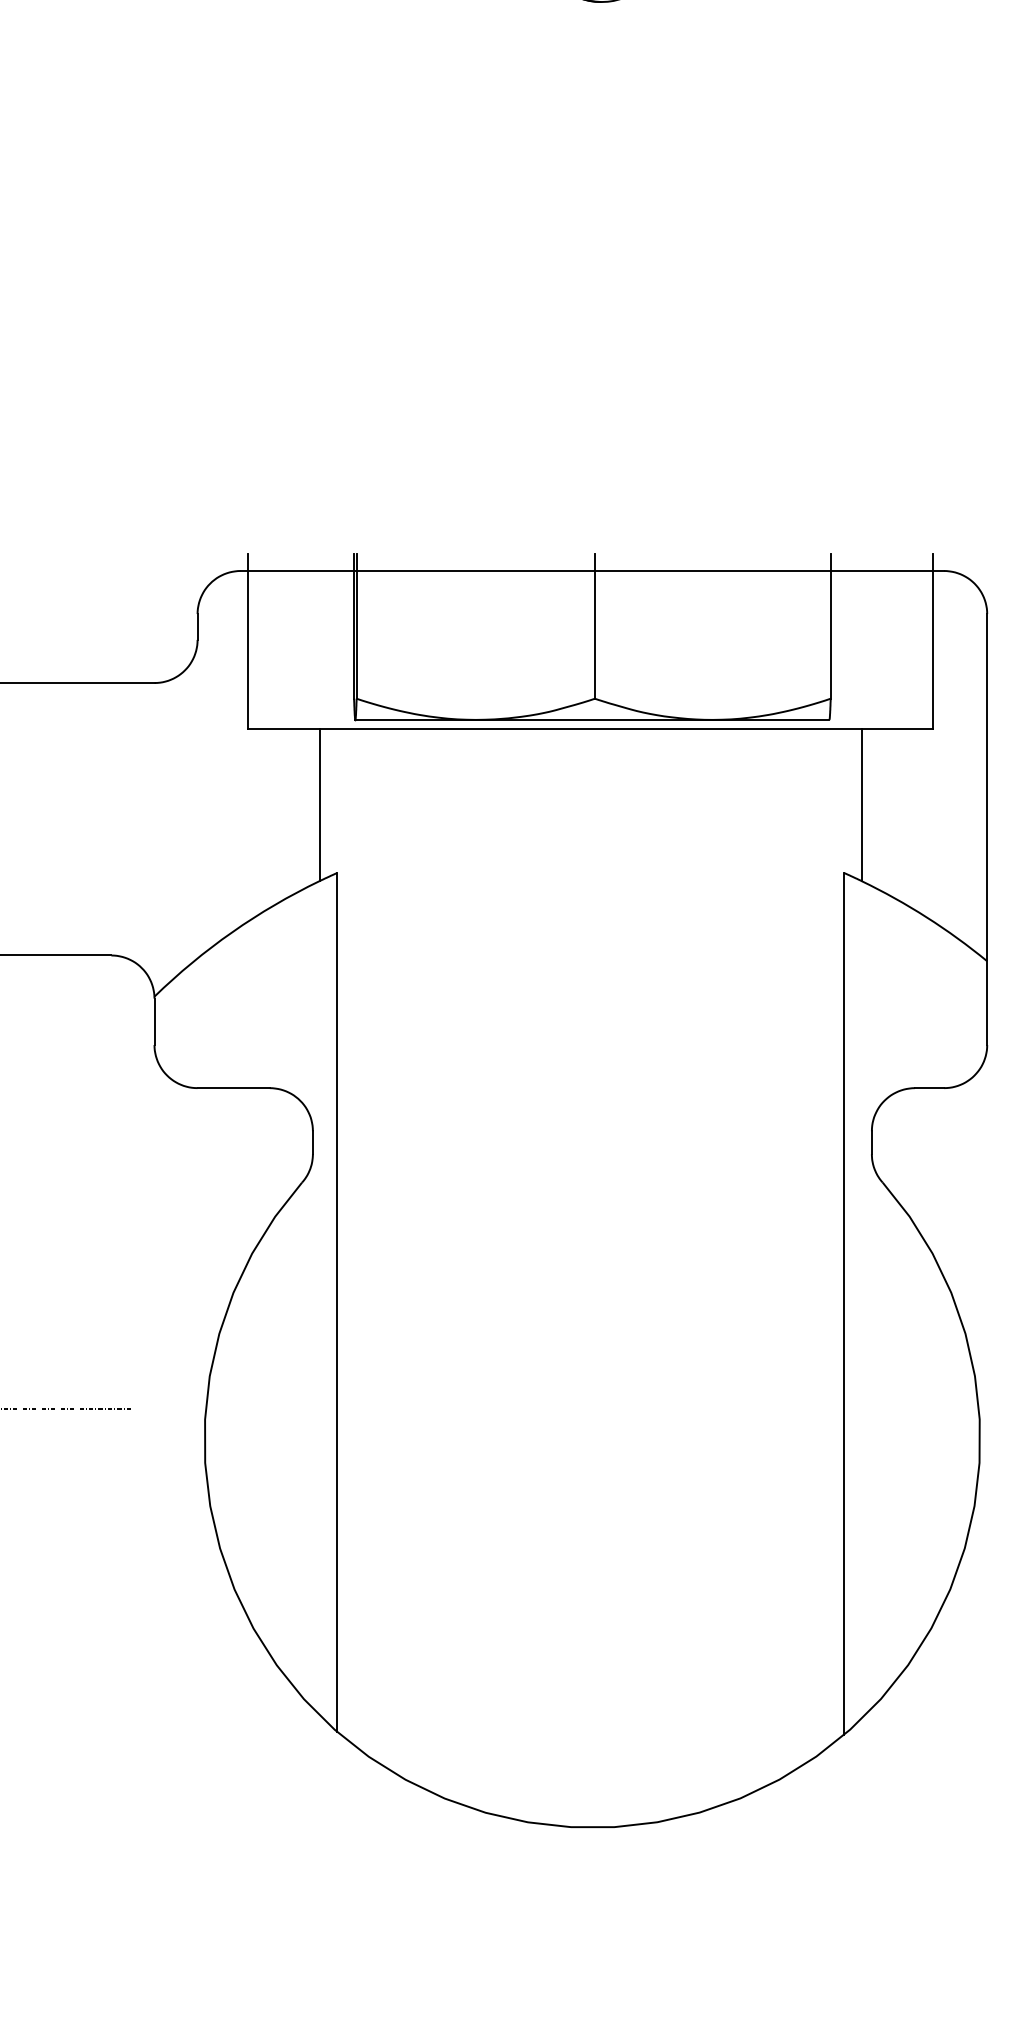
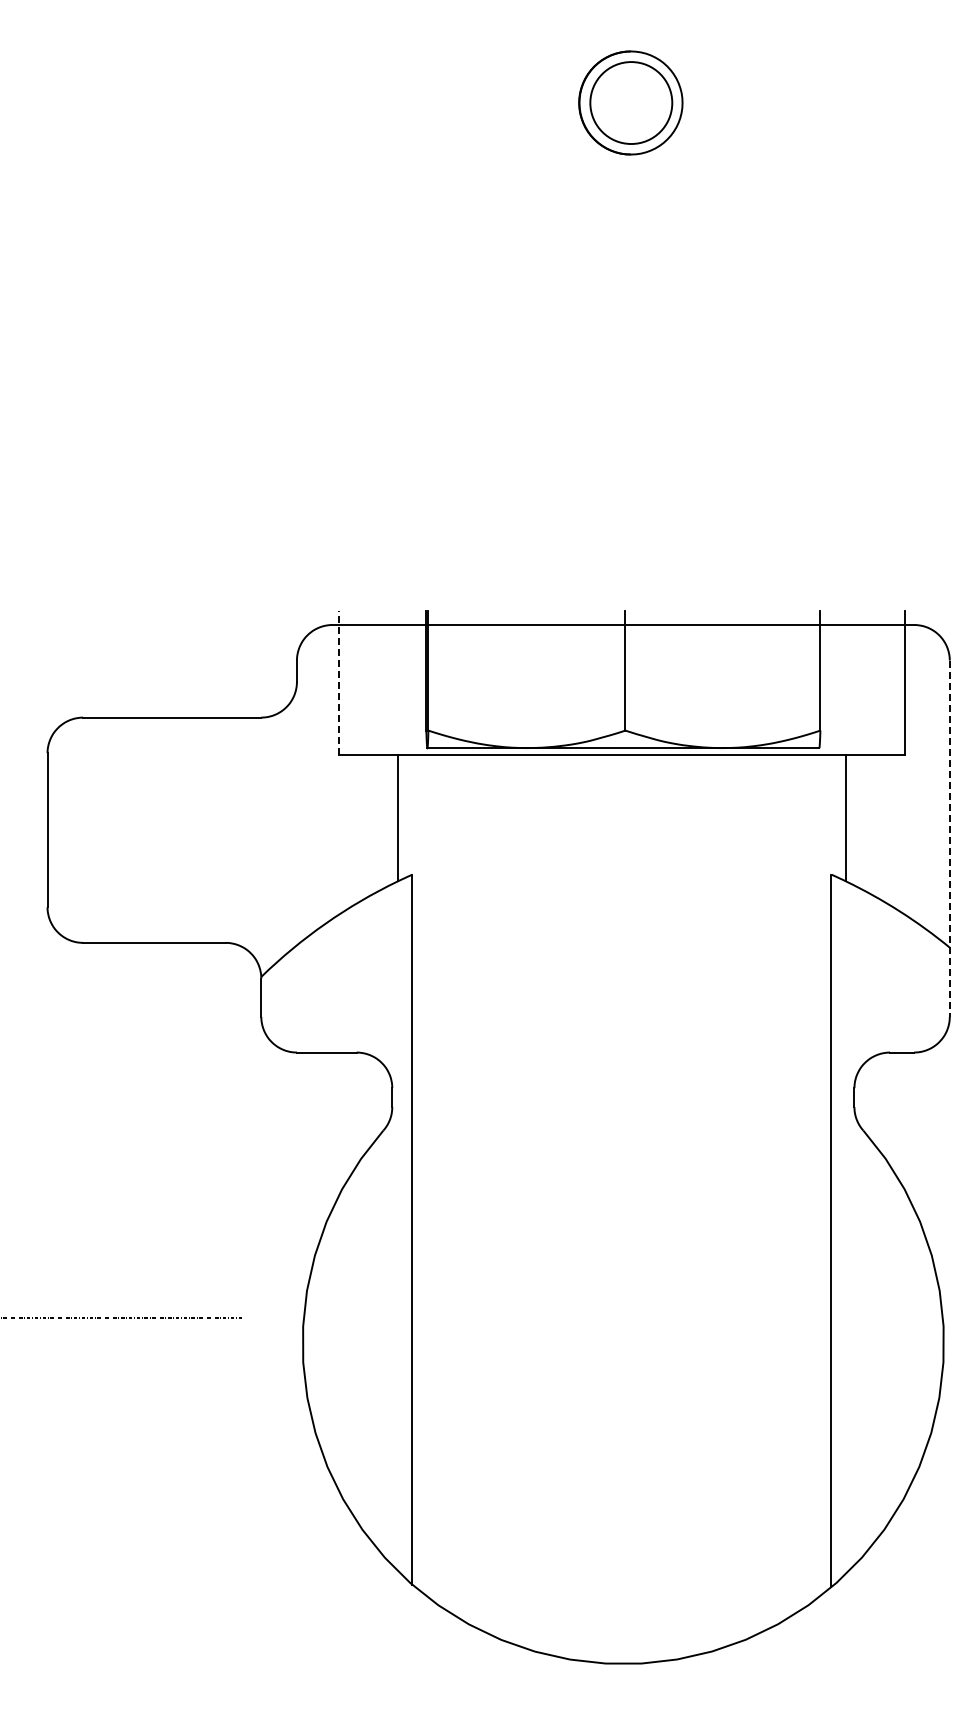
line: (247, 640) -> (338, 682), solid -> dashed
line: (986, 830) -> (949, 839), solid -> dashed

